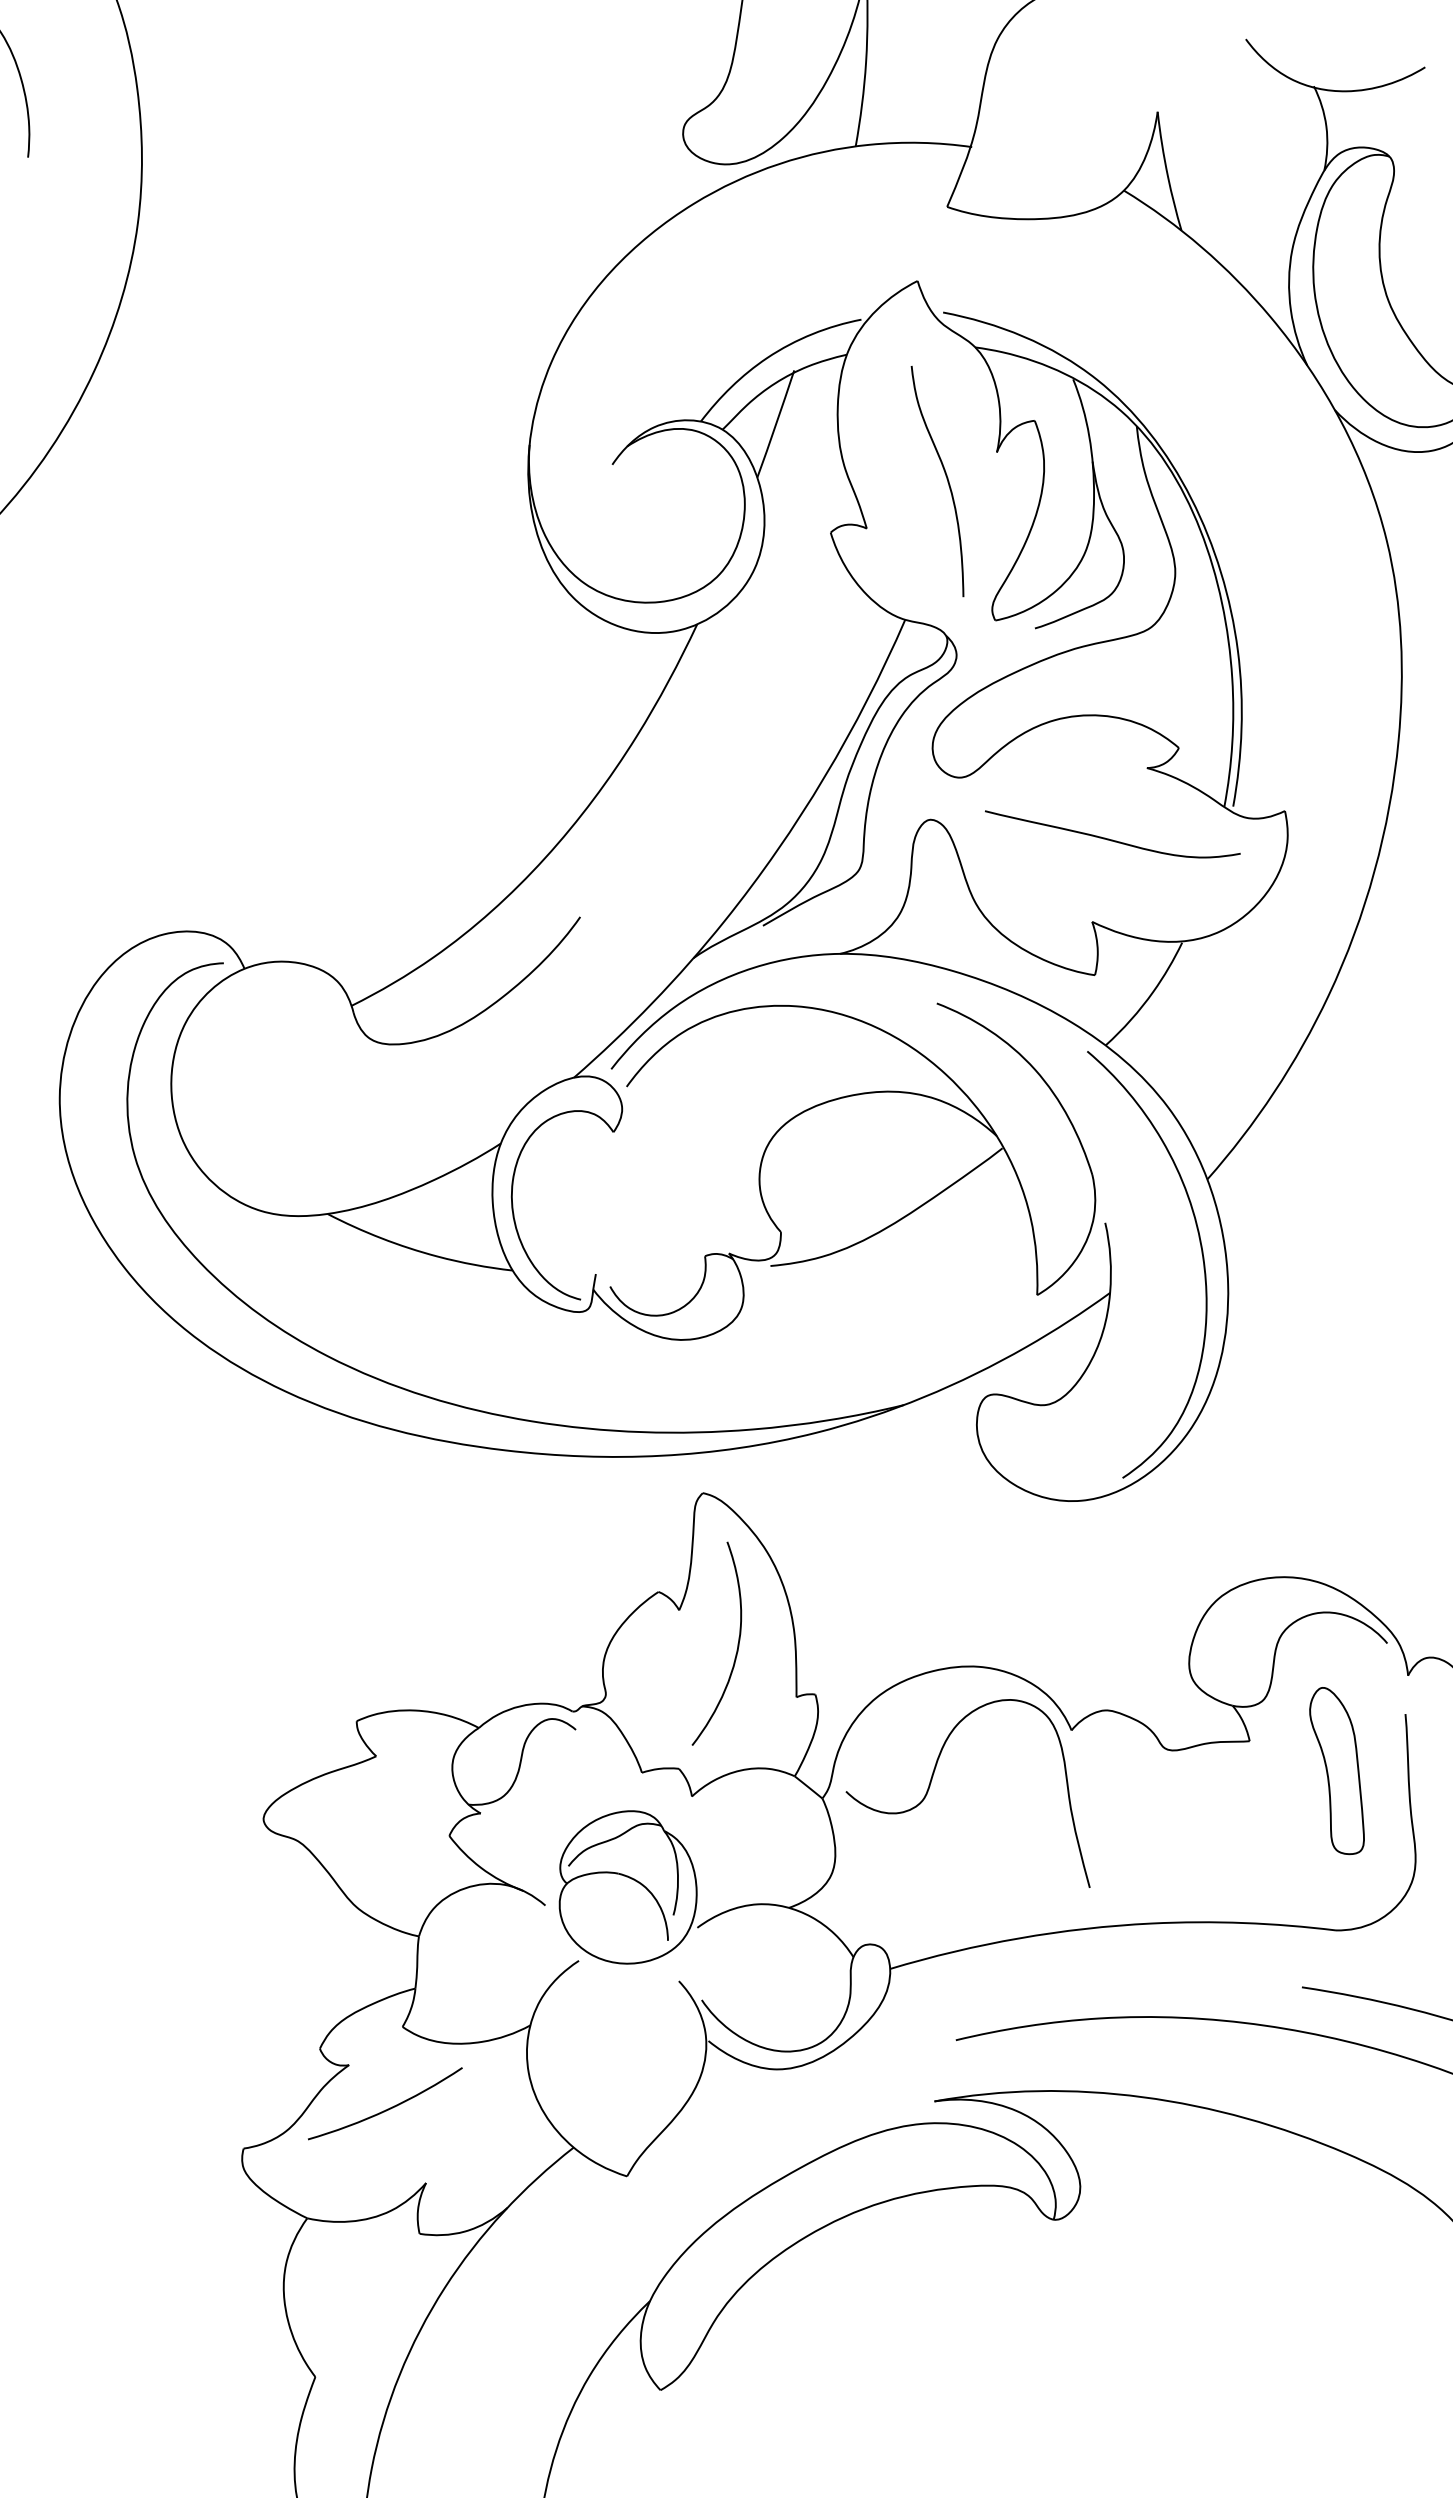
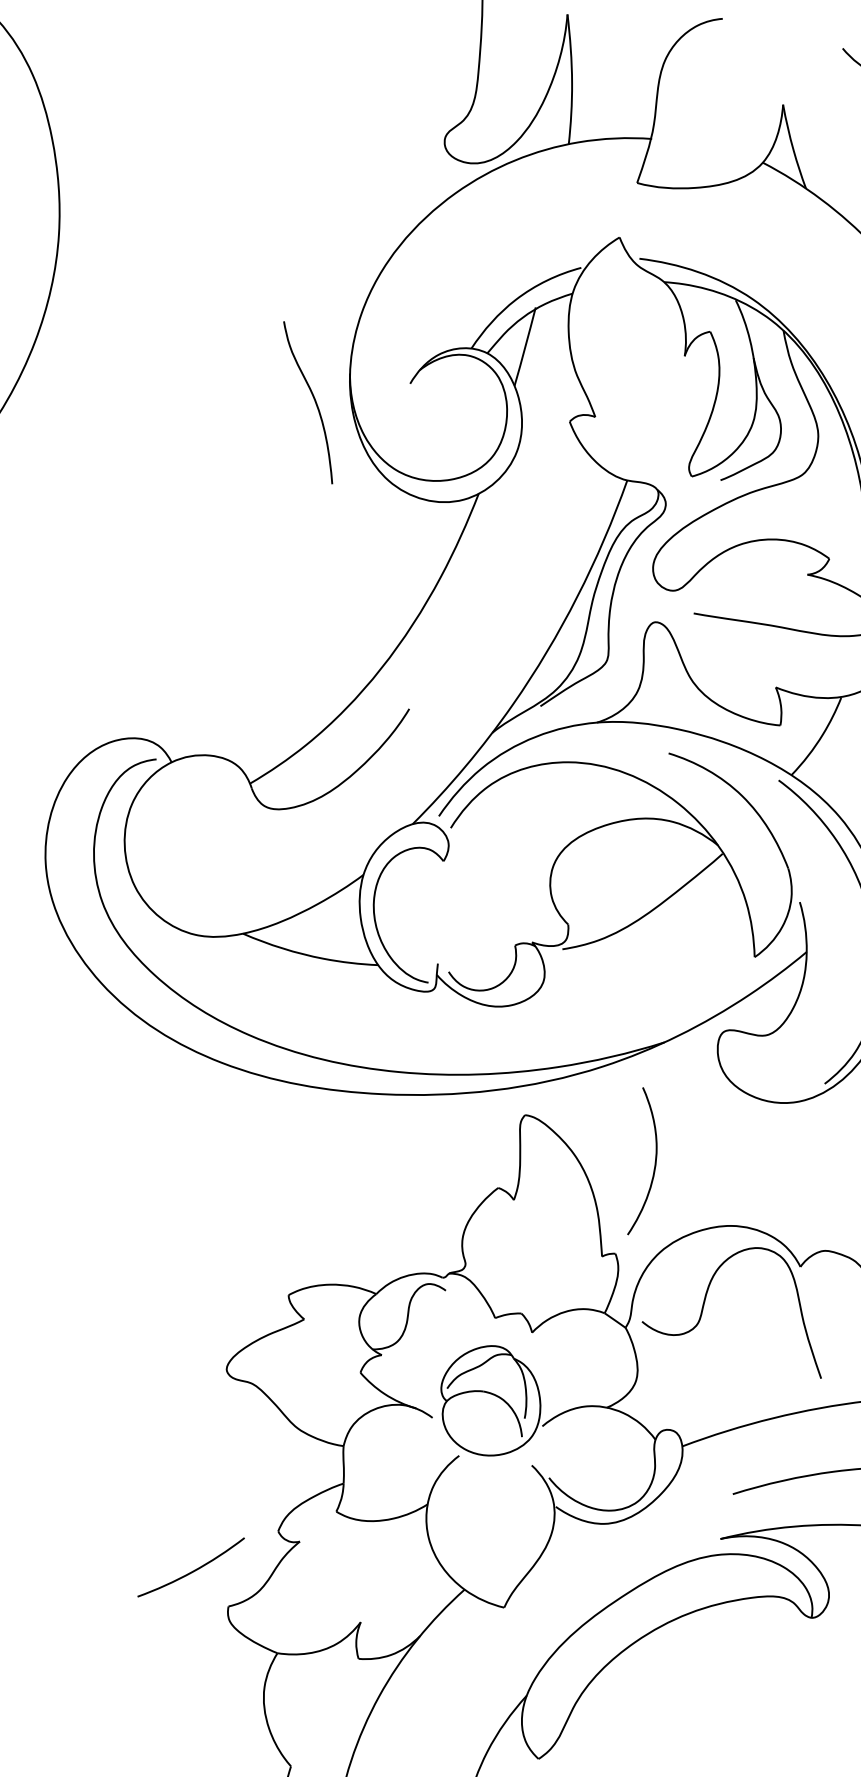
curve: (946, 479) -> (314, 400), moved
curve: (736, 1649) -> (654, 1164), moved
curve: (387, 2108) -> (192, 1570), moved

